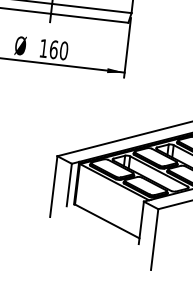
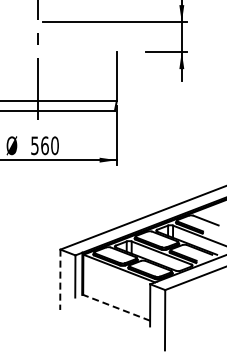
text: (43, 48) -> (34, 145), 160 -> 560
line: (53, 187) -> (60, 280), solid -> dashed
line: (107, 221) -> (116, 307), solid -> dashed

